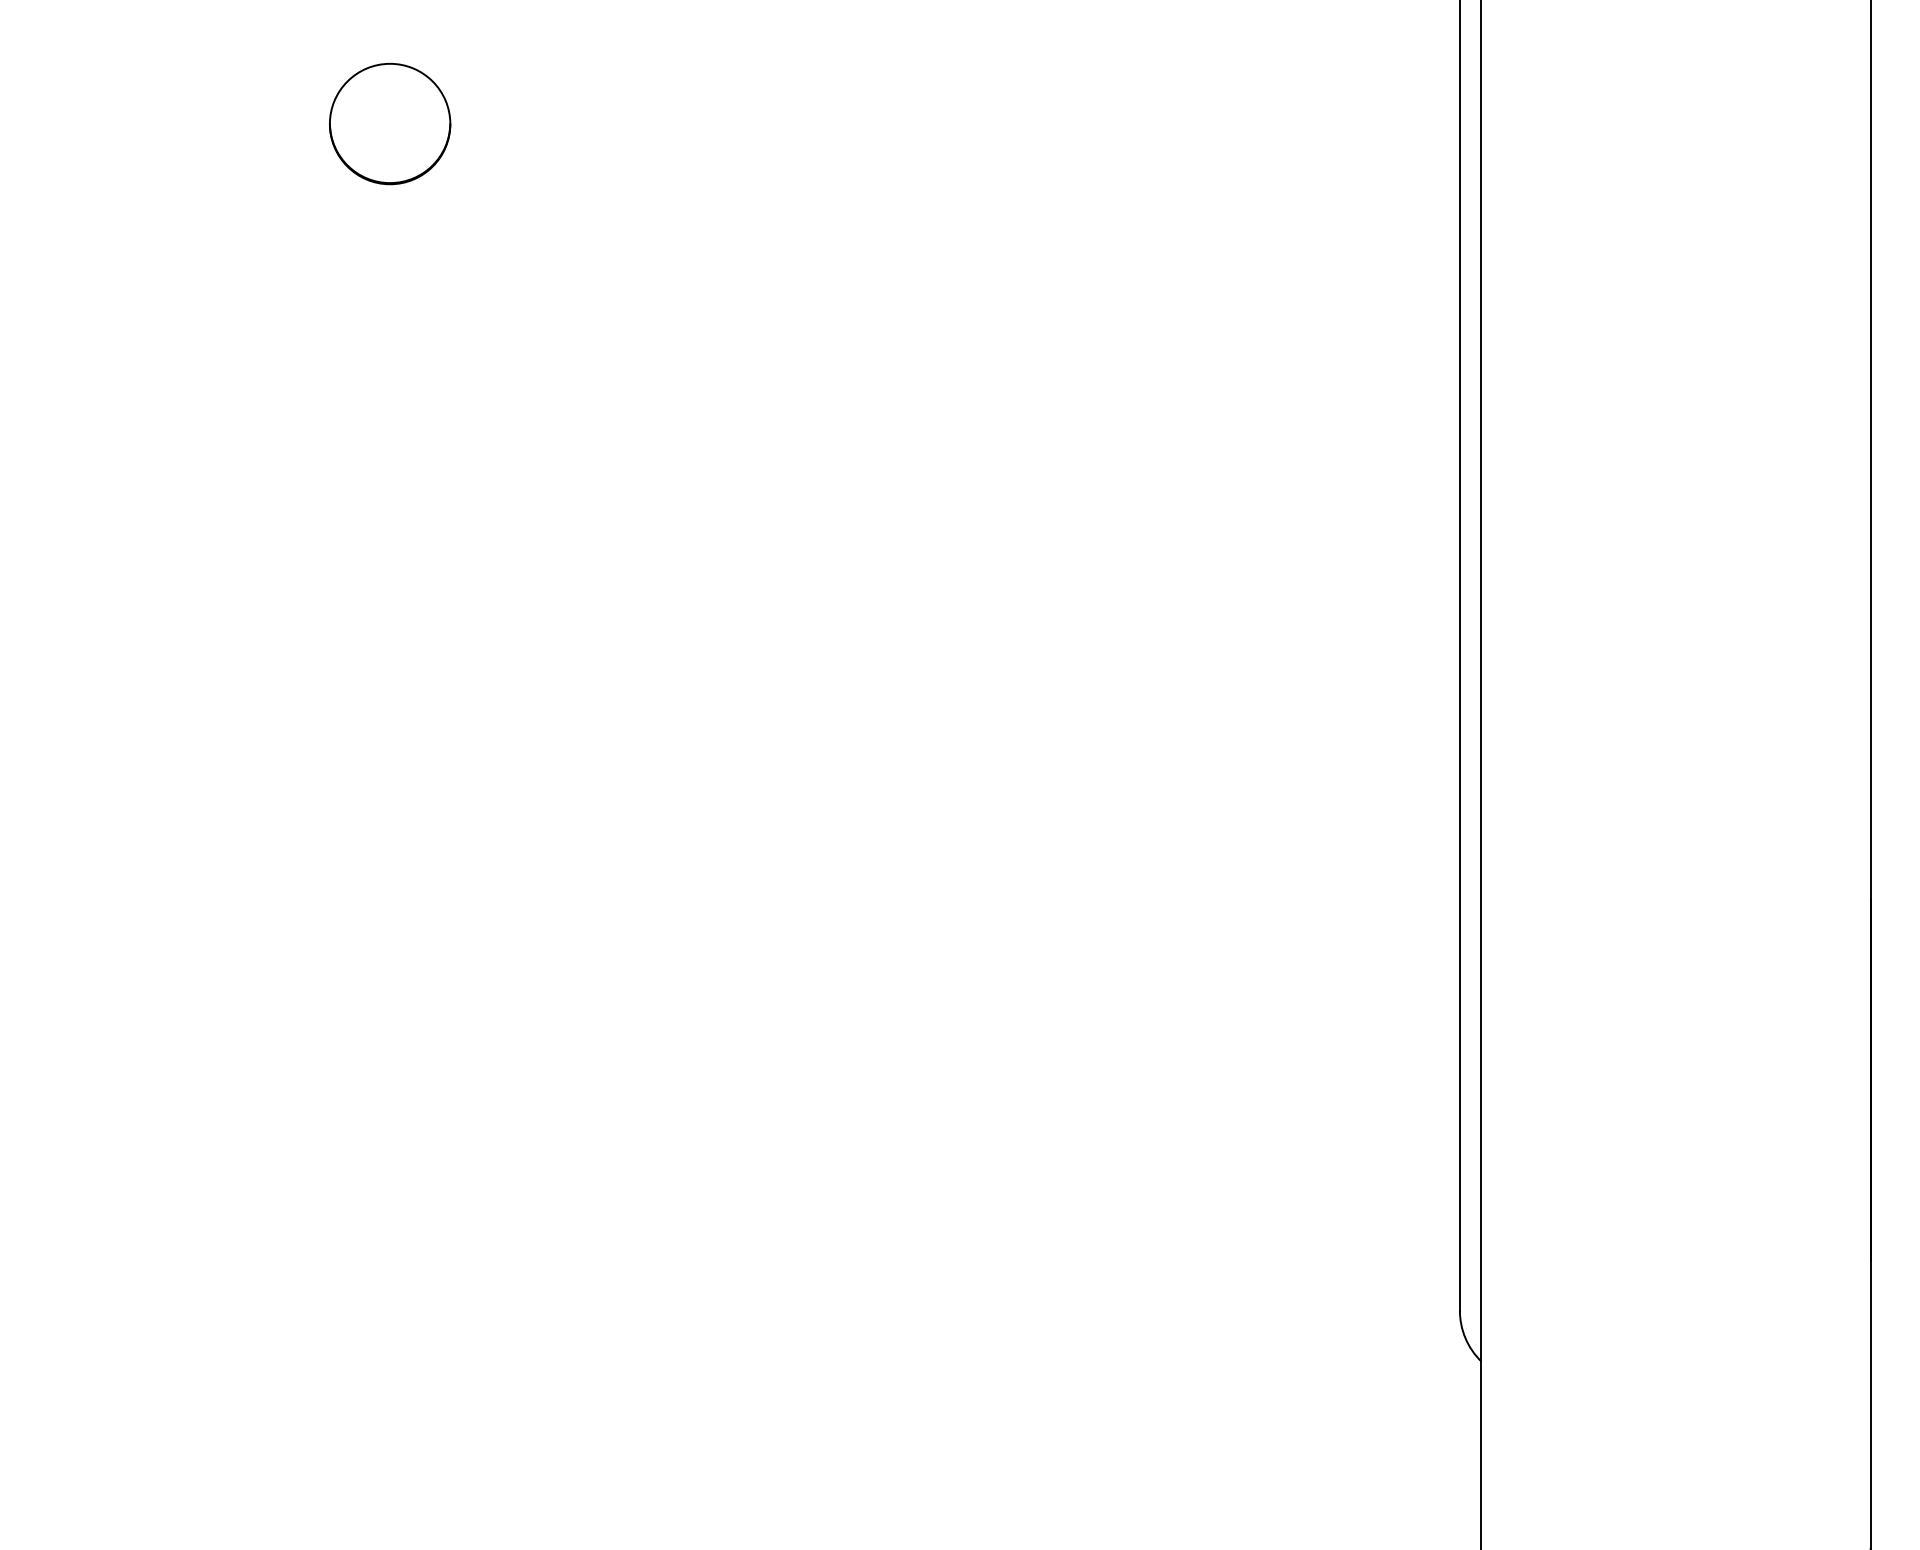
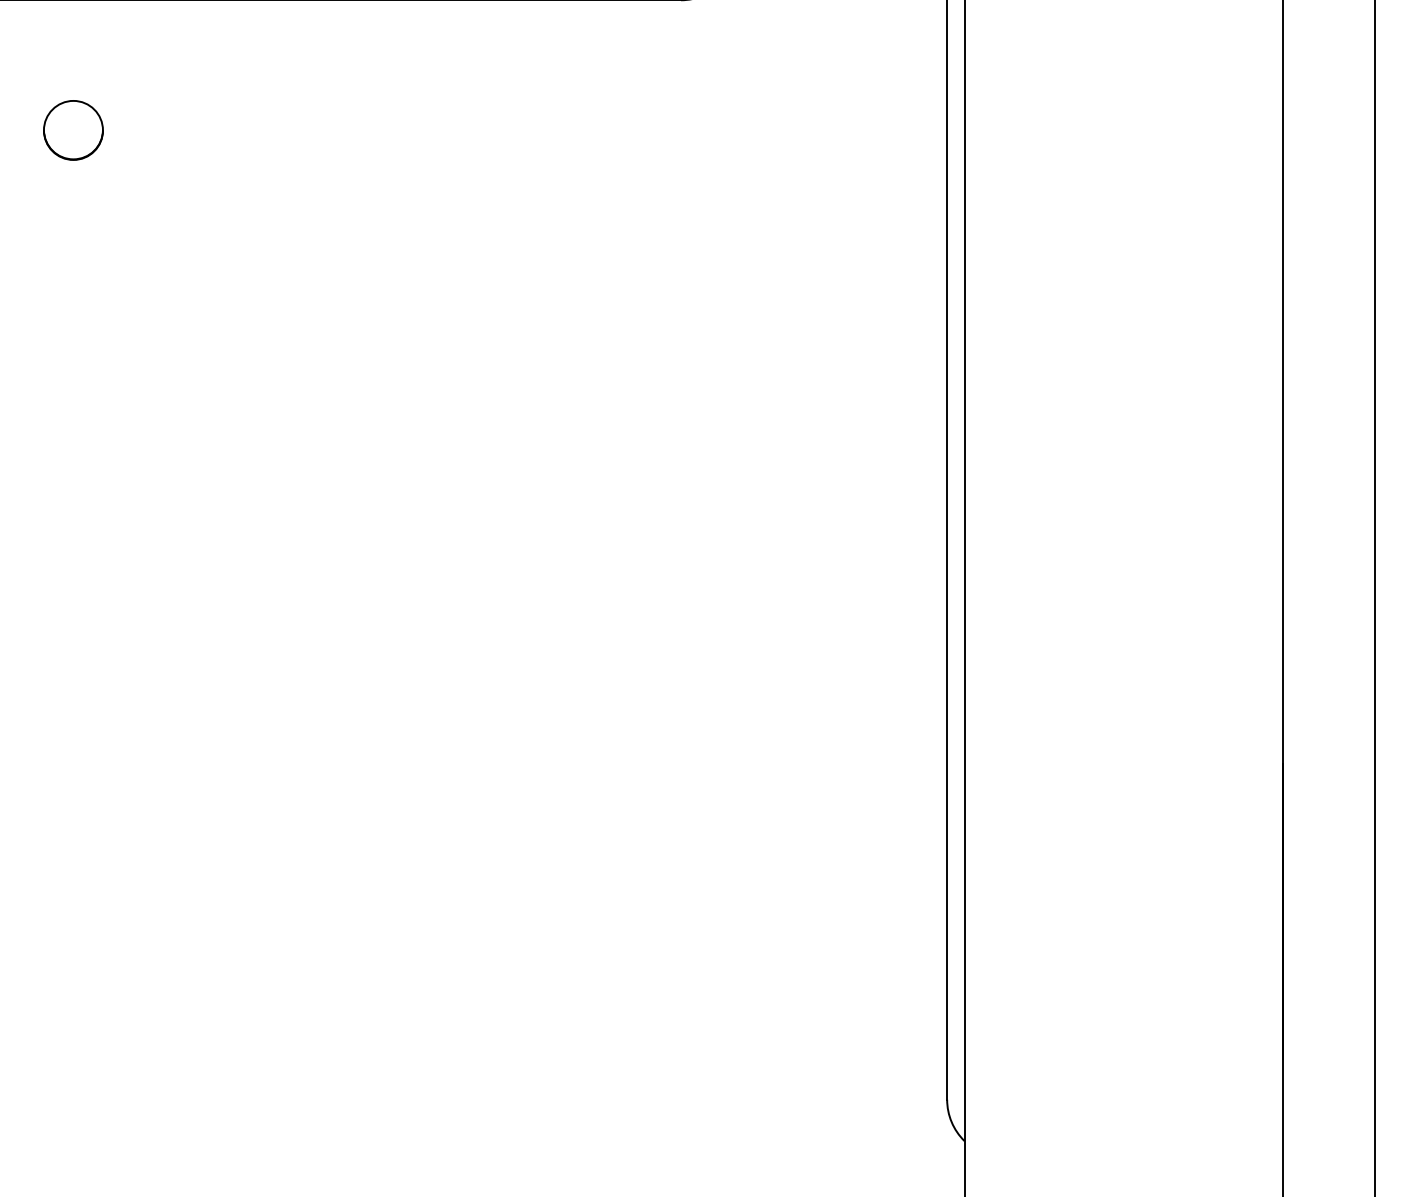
part: (390, 123) -> (73, 130), size x0.6

